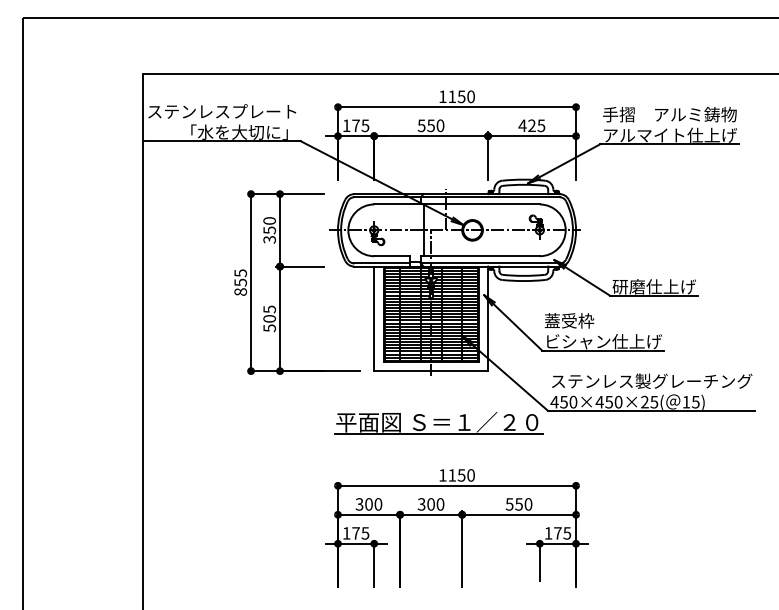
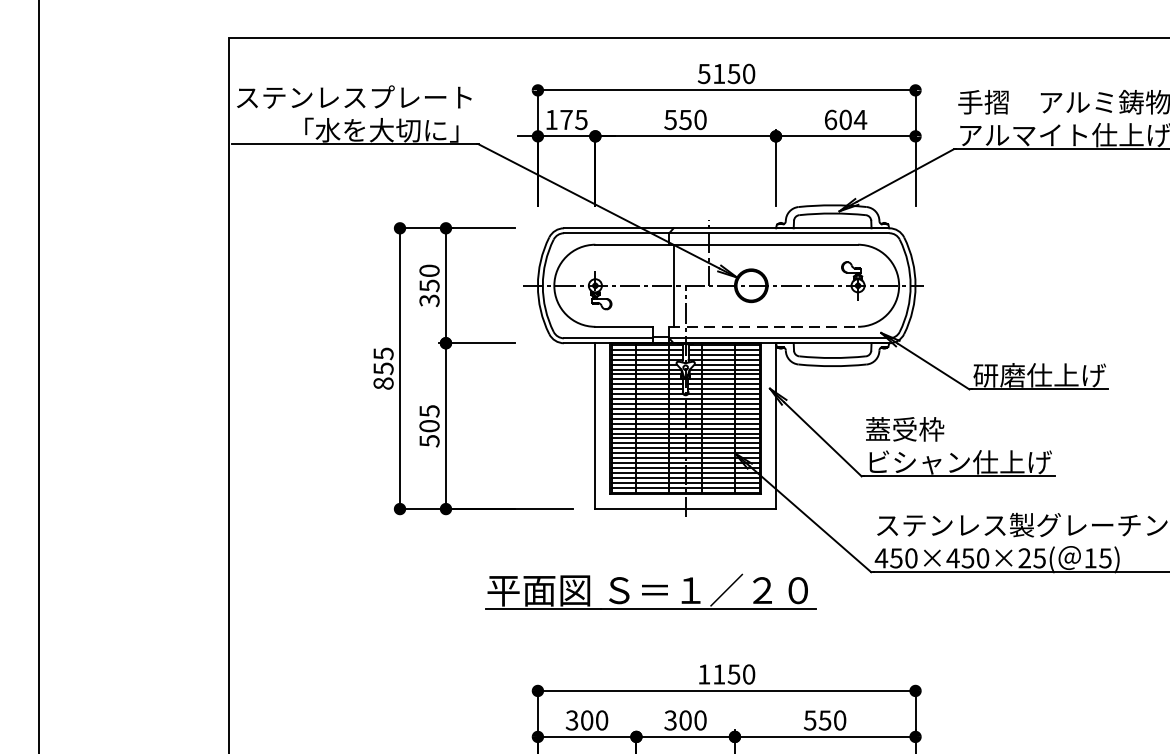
text: (442, 96) -> (703, 73), 1150 -> 5150
text: (531, 125) -> (844, 119), 425 -> 604
line: (480, 256) -> (763, 327), solid -> dashed
part: (438, 423) -> (649, 592), moved

